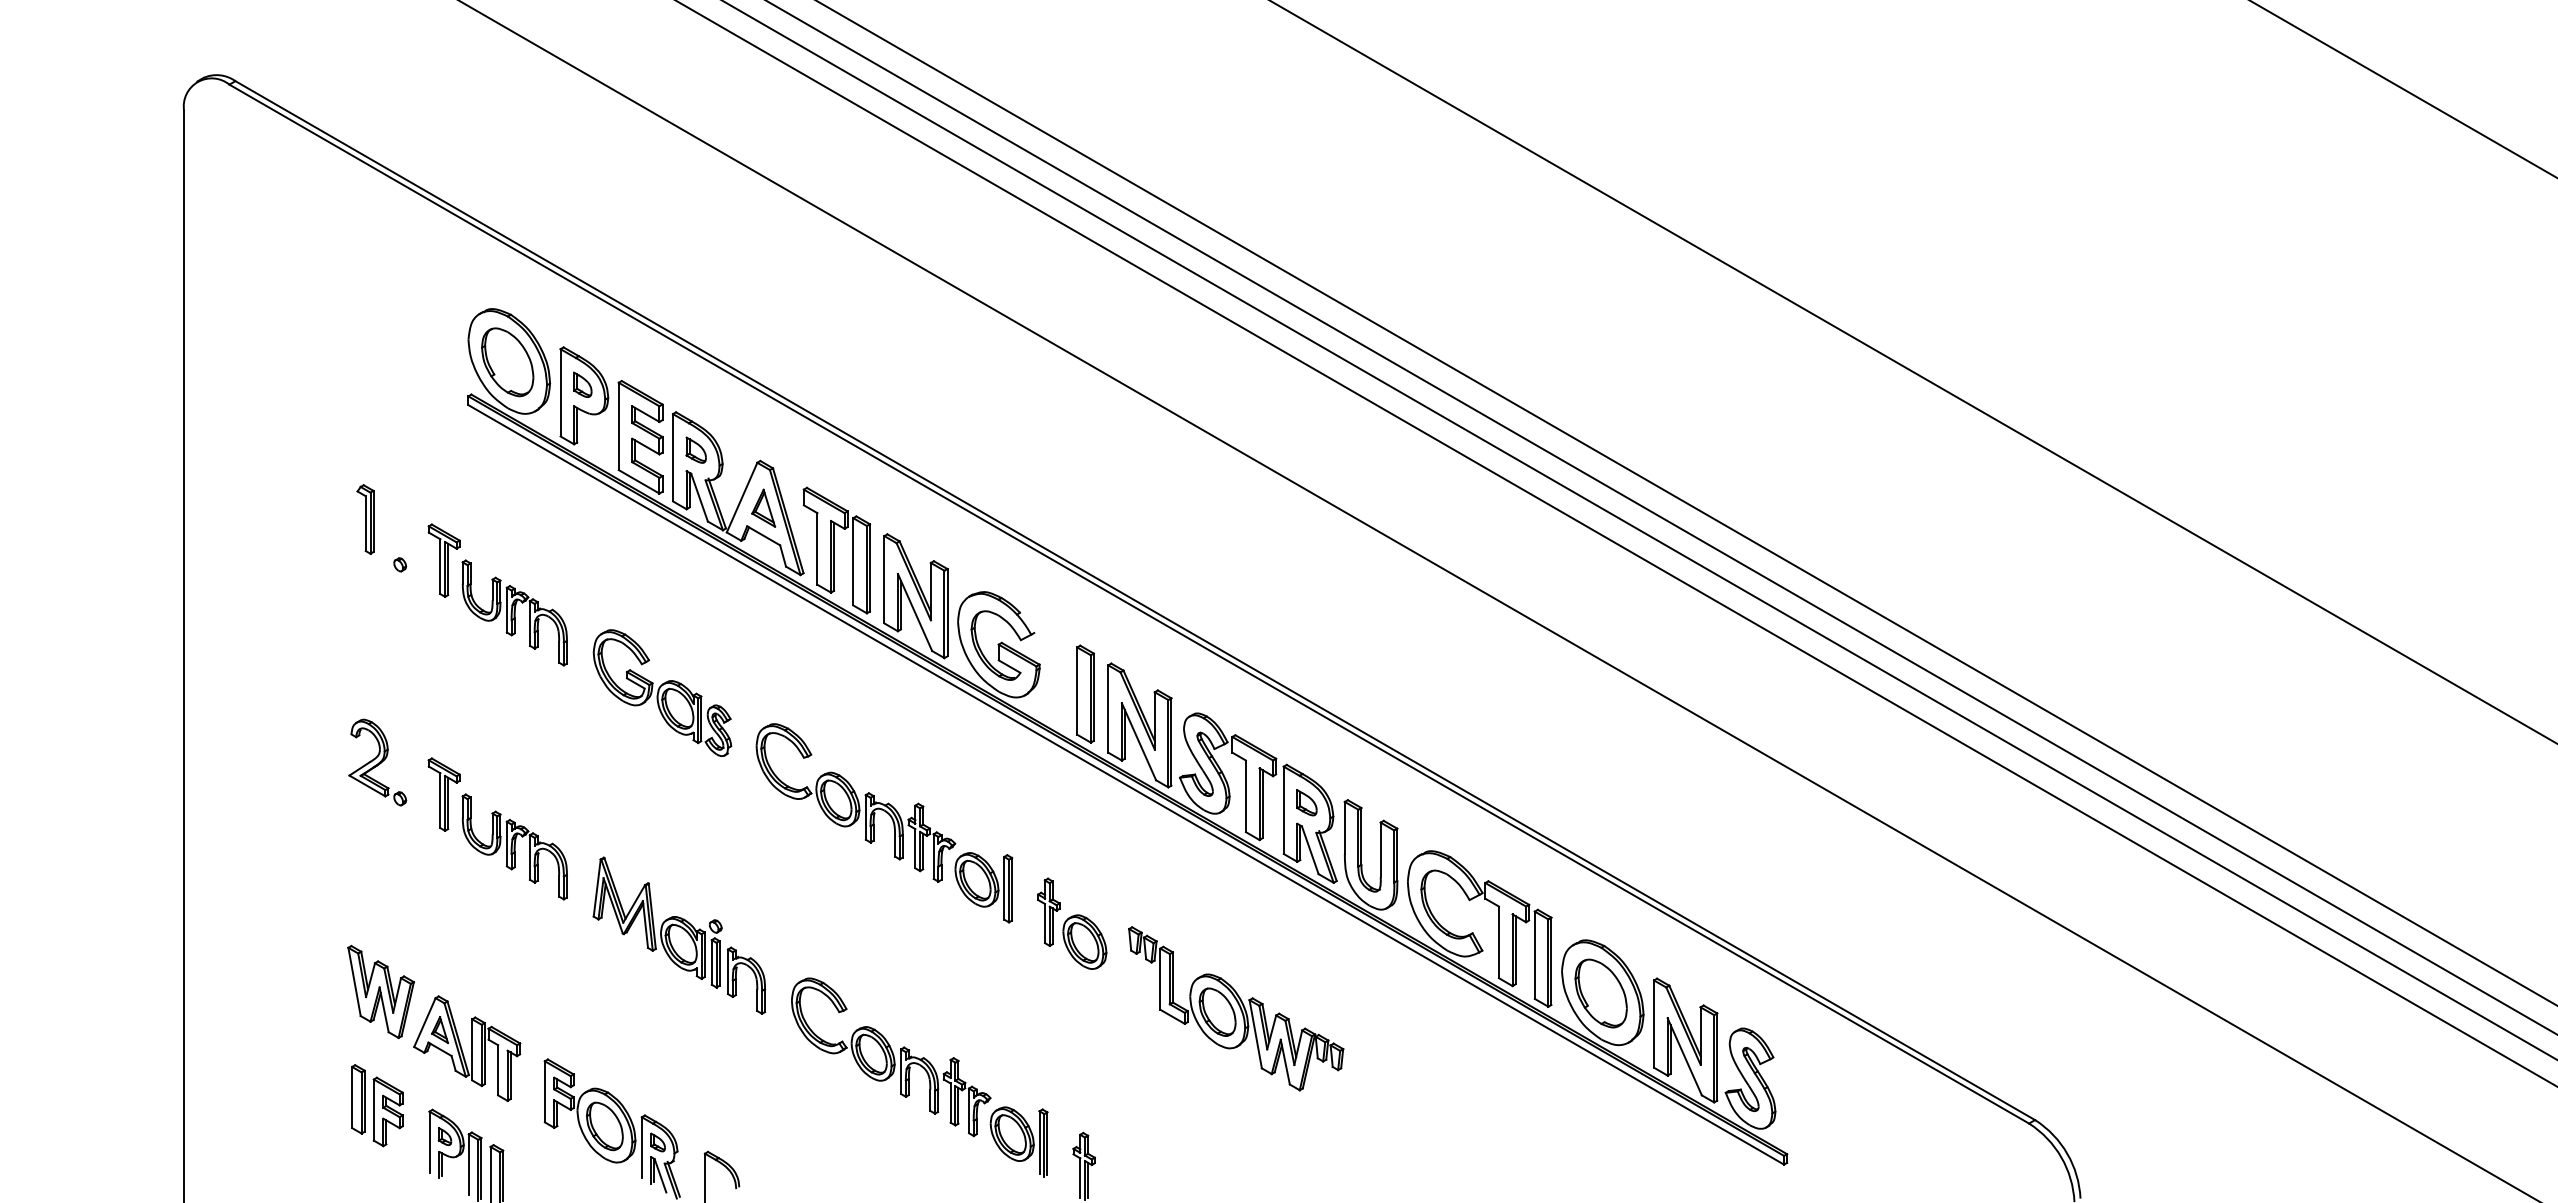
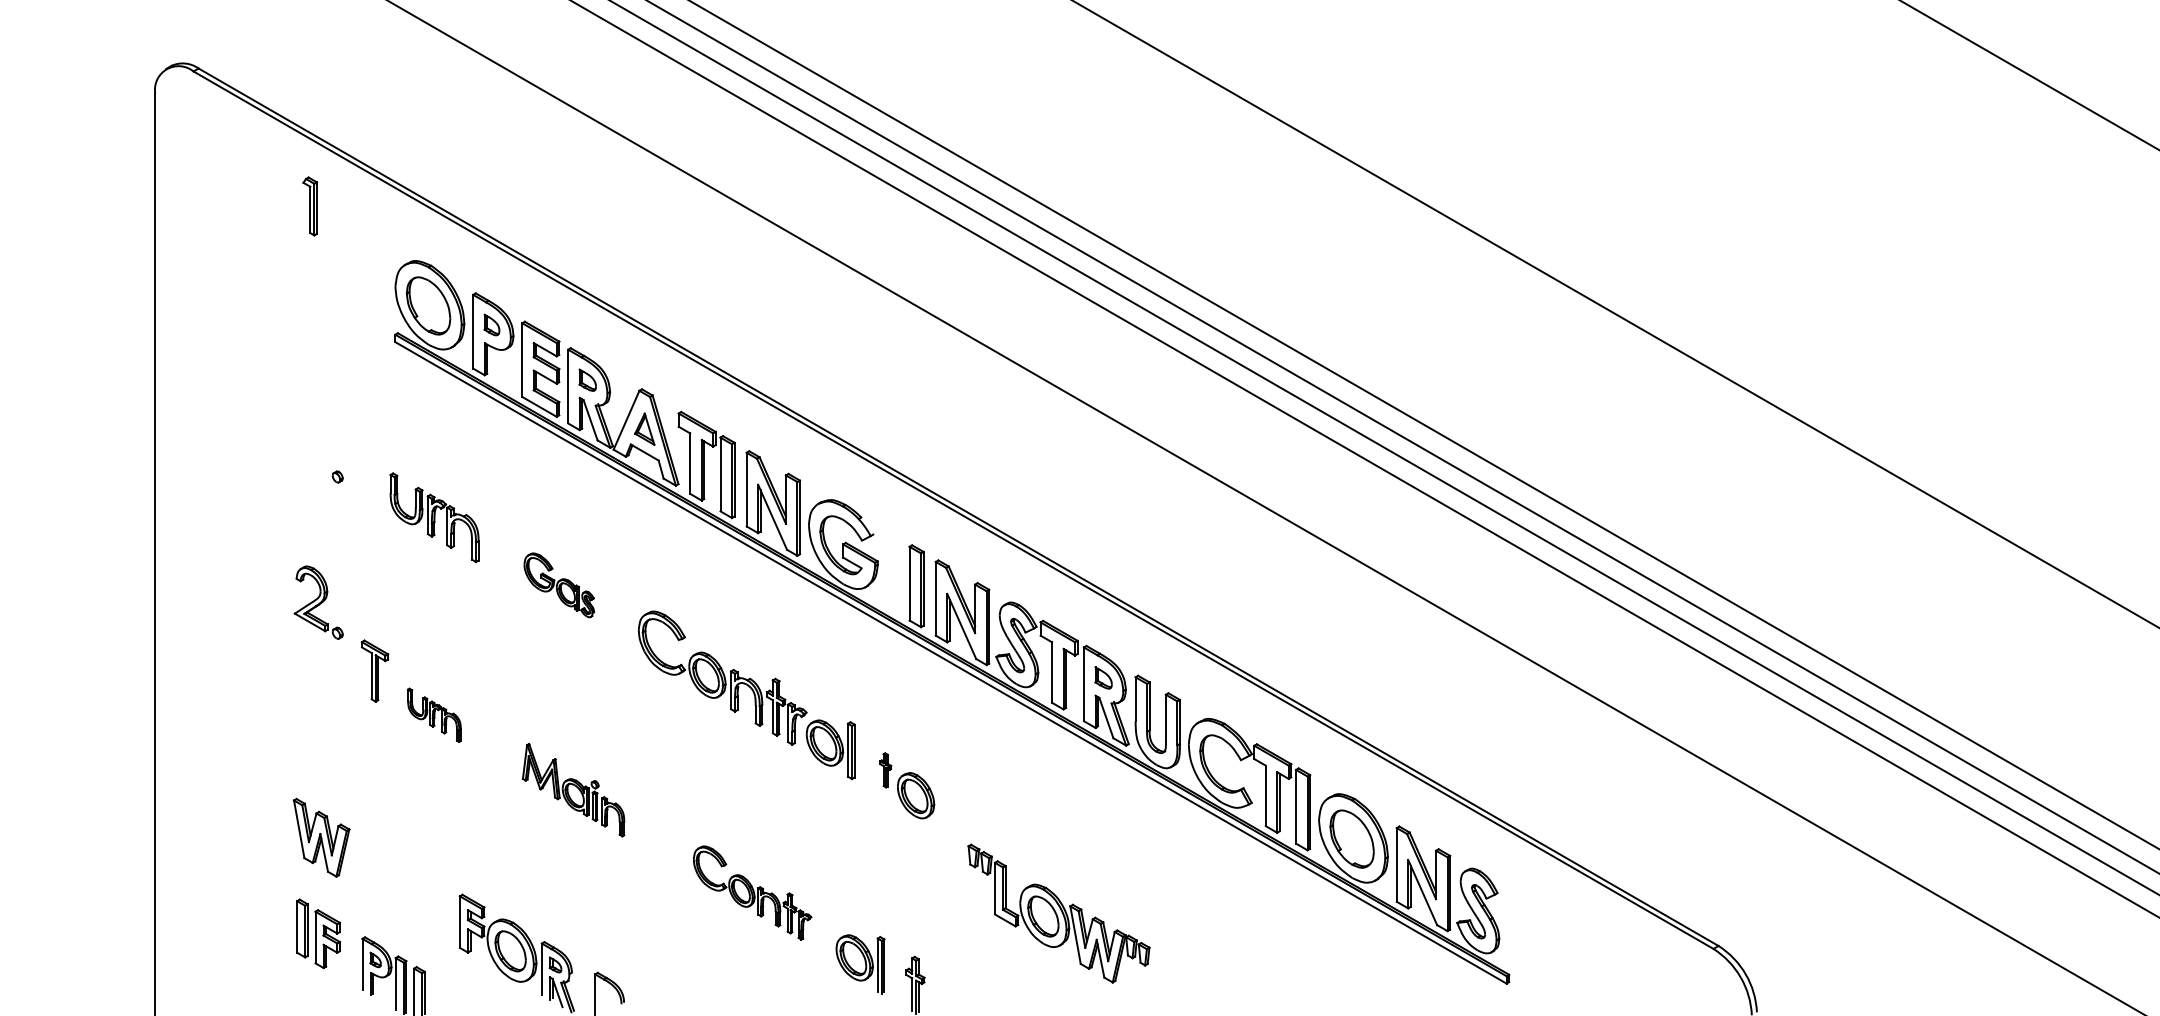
part: (365, 519) -> (310, 206), moved
part: (443, 560) -> (374, 473), removed
part: (662, 692) -> (559, 584), size x0.6
part: (377, 762) -> (318, 602), moved
part: (514, 846) -> (434, 714), size x0.6
part: (1048, 911) -> (885, 769), size x0.6
part: (679, 935) -> (573, 790), size x0.7
part: (1236, 1008) -> (1059, 913), moved
part: (467, 1048) -> (394, 885), removed
part: (891, 1057) -> (752, 893), size x0.7

